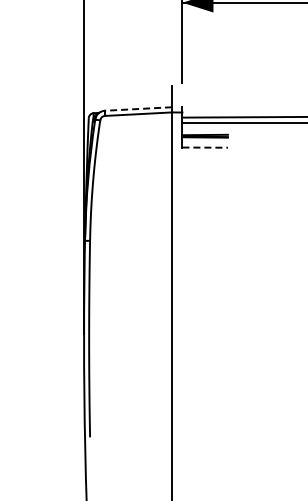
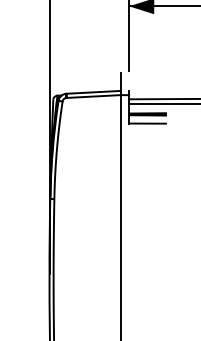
line: (138, 109) -> (93, 92), dashed -> solid
line: (205, 147) -> (147, 123), dashed -> solid

